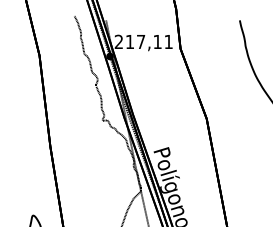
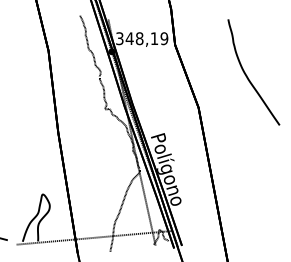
text: (144, 41) -> (142, 38), 217,11 -> 348,19

